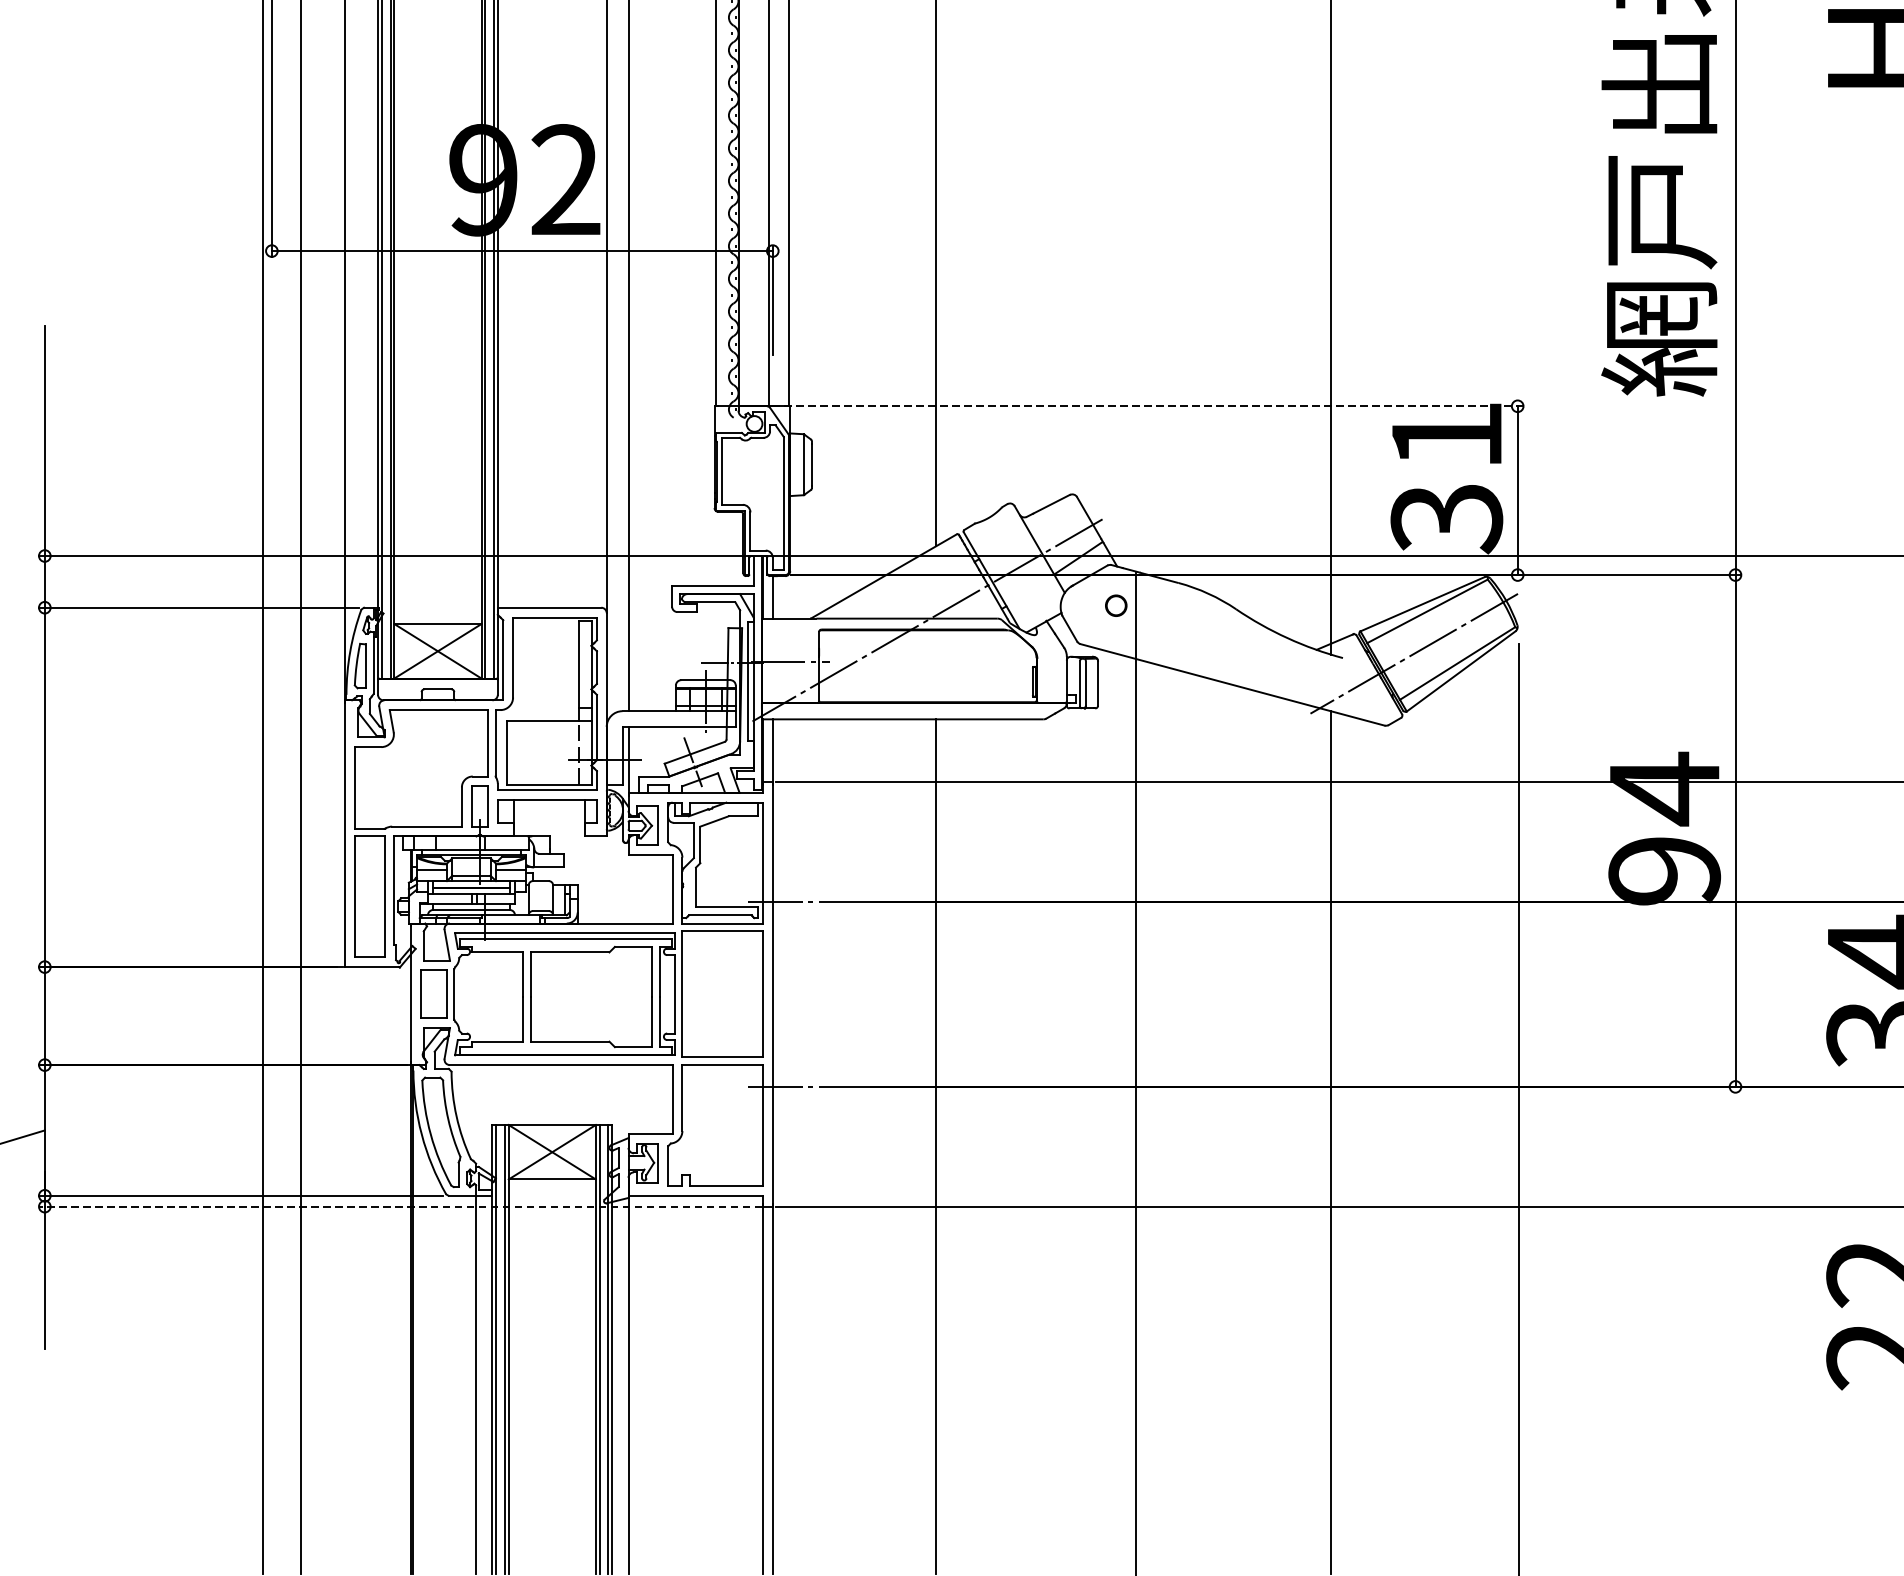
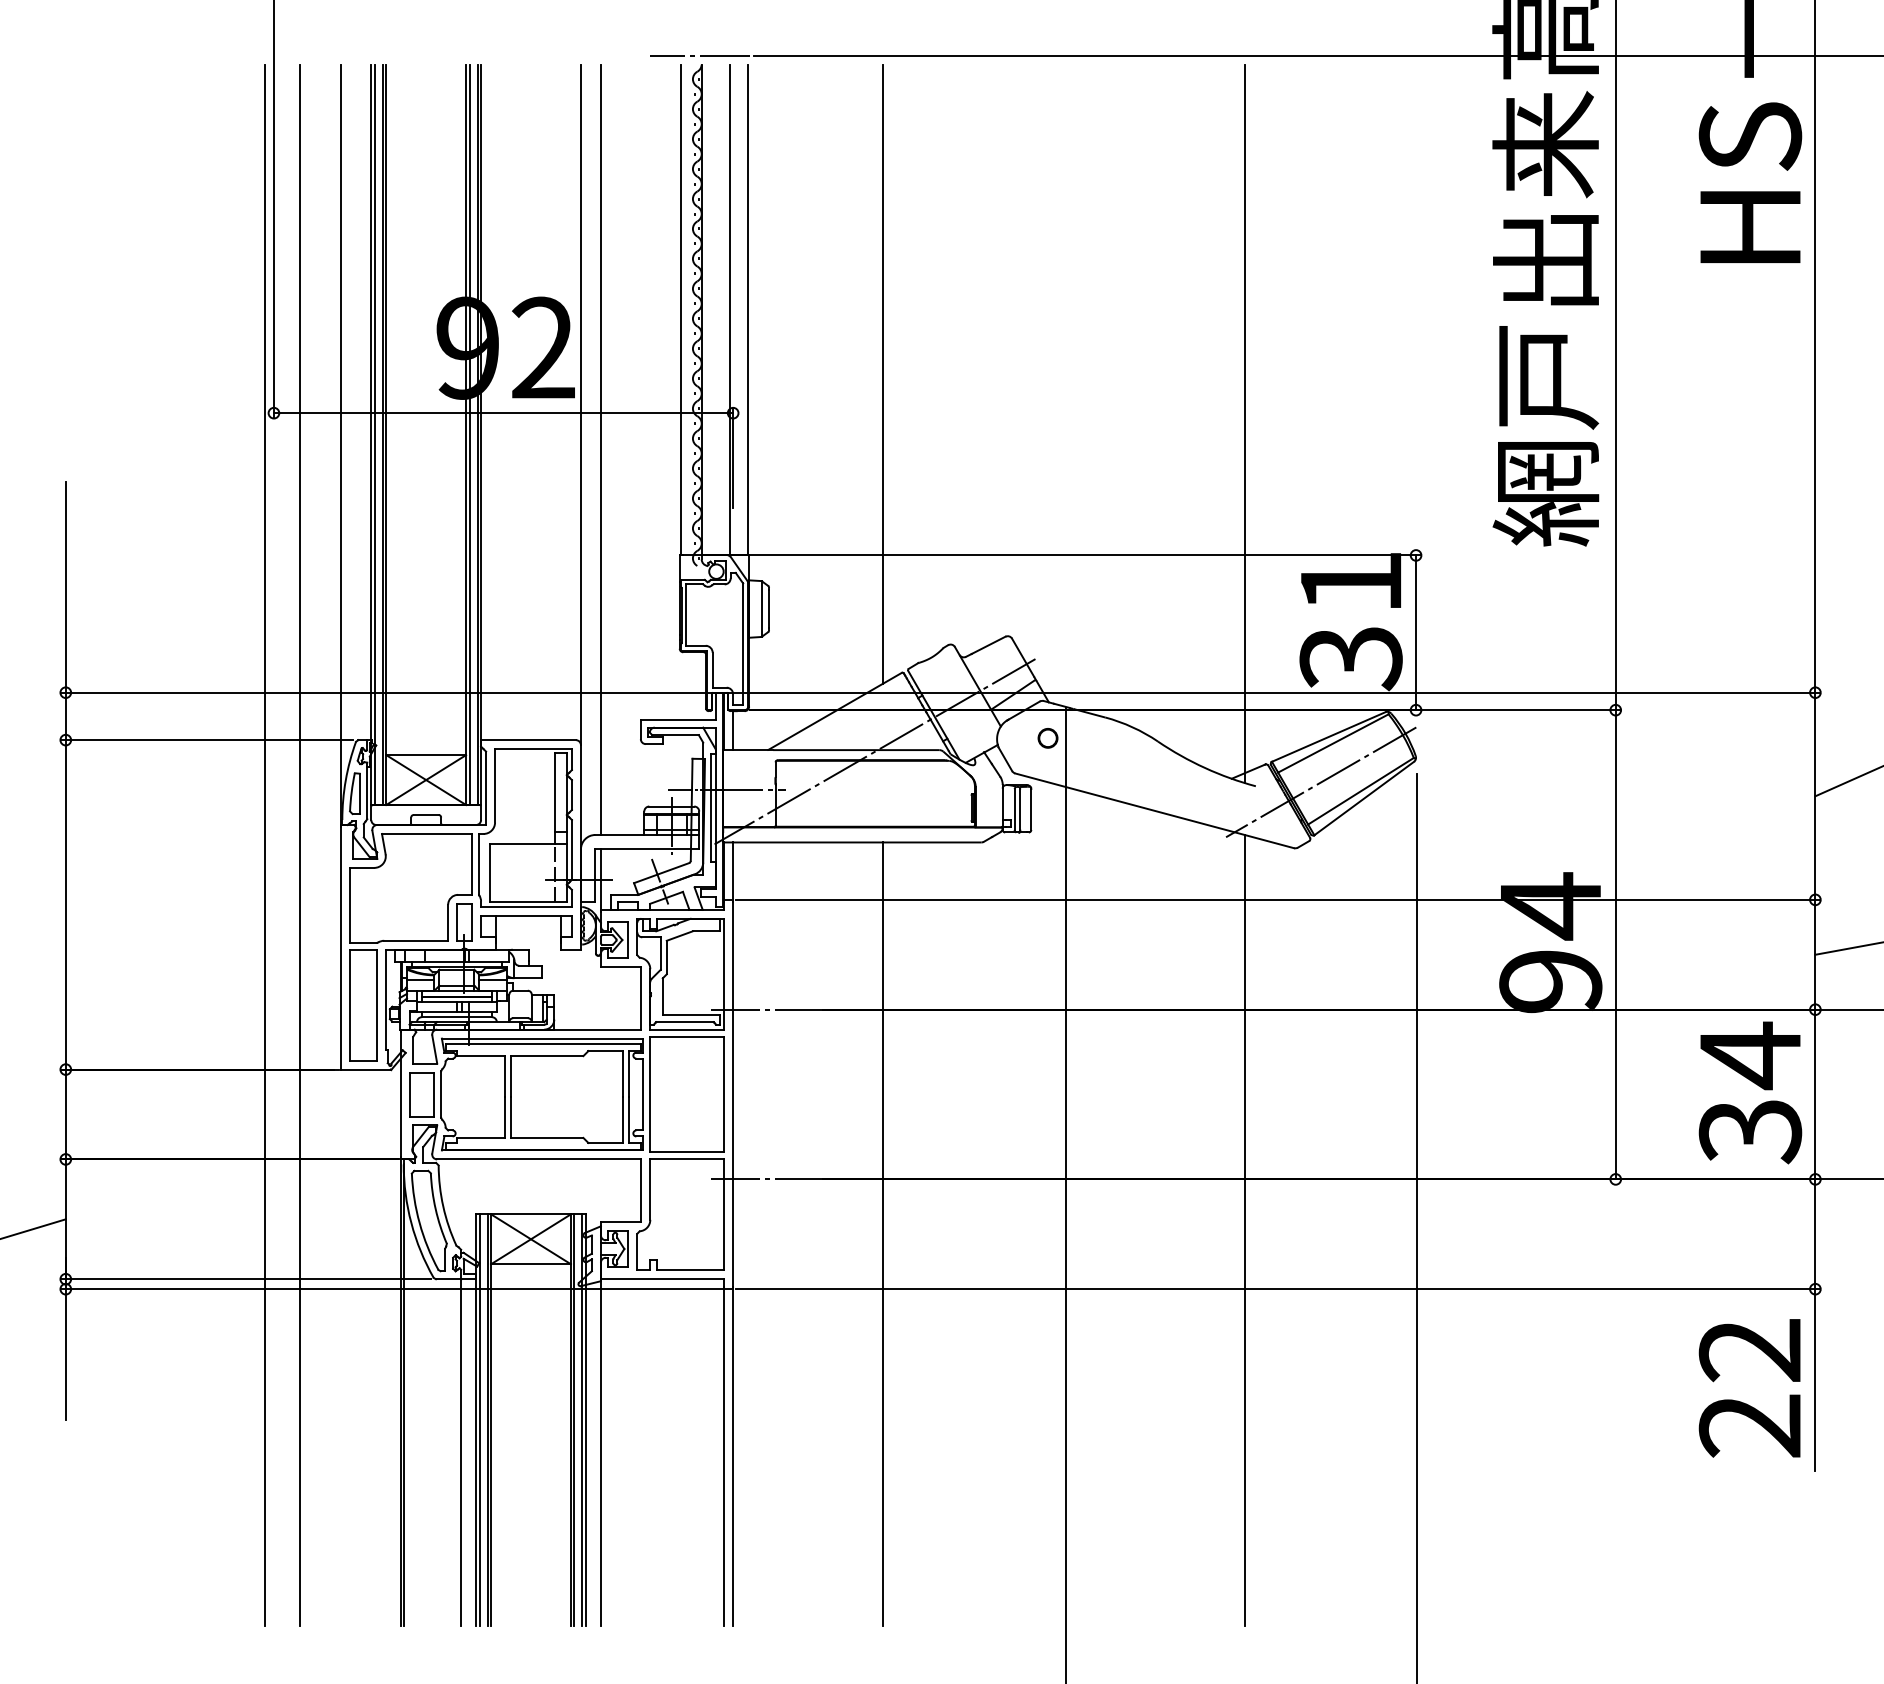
line: (1148, 406) -> (1077, 555), dashed -> solid
line: (400, 1206) -> (391, 1289), dashed -> solid

